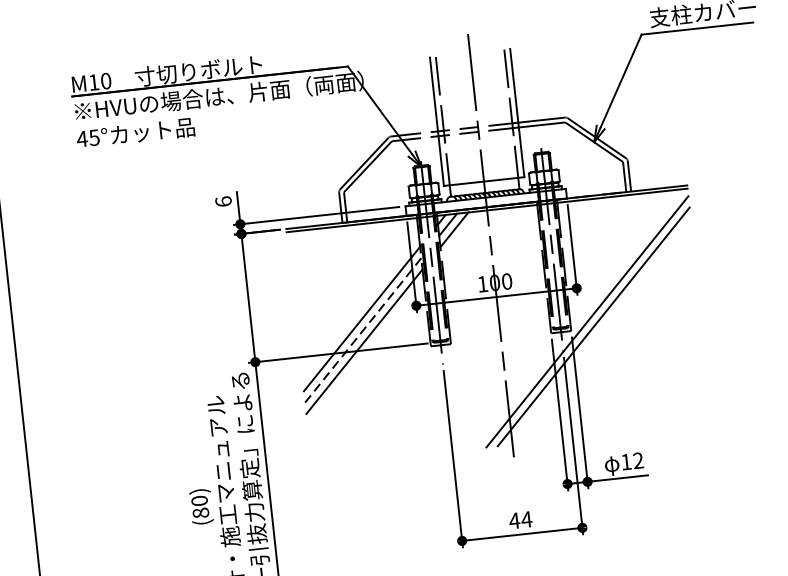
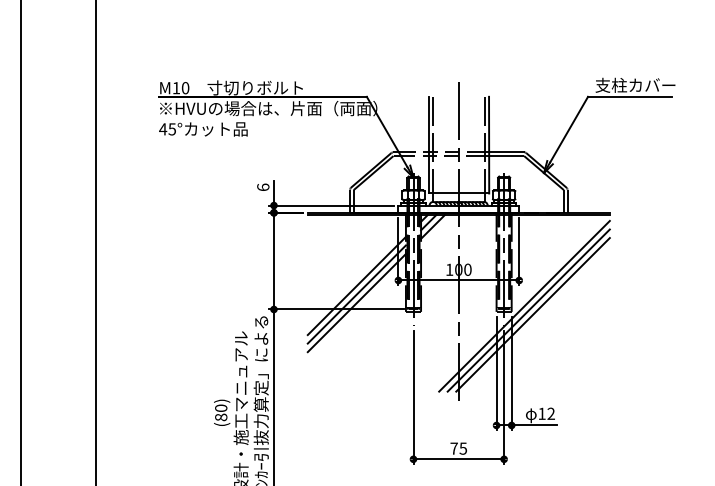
line: (362, 330) -> (356, 294), dashed -> solid
line: (599, 331) -> (532, 314), added
text: (520, 520) -> (458, 448), 44 -> 75

